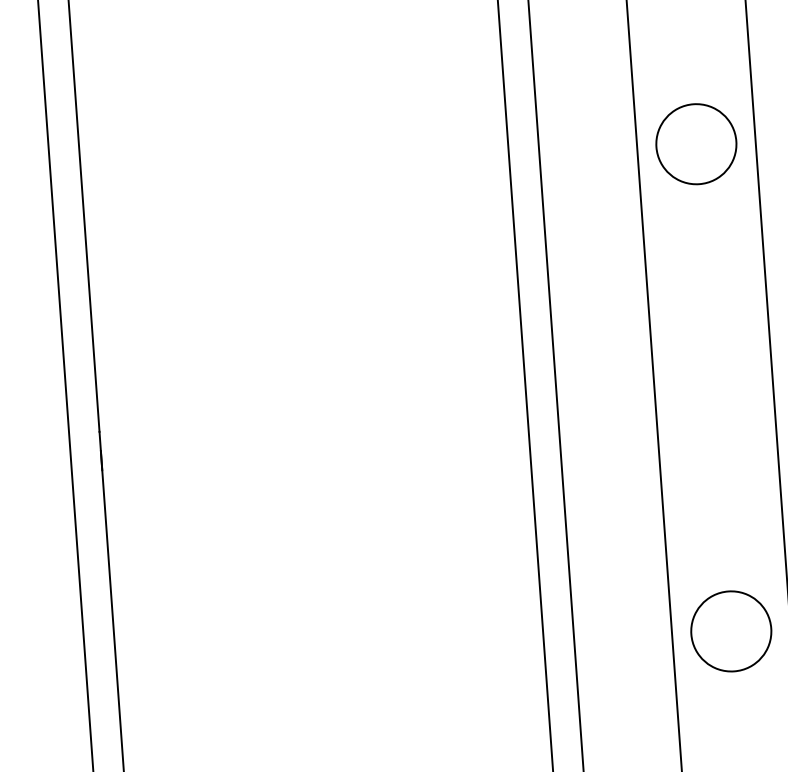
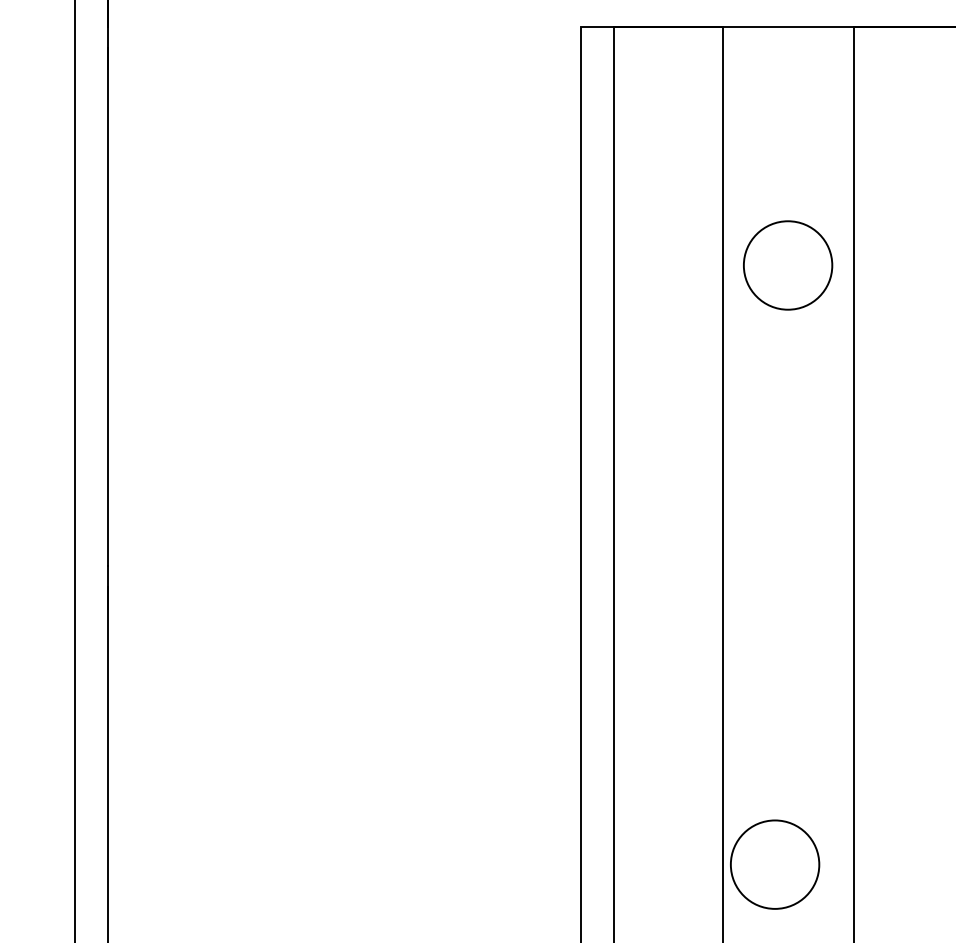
circle: (696, 144) -> (788, 265), moved
circle: (731, 631) -> (775, 864), moved

